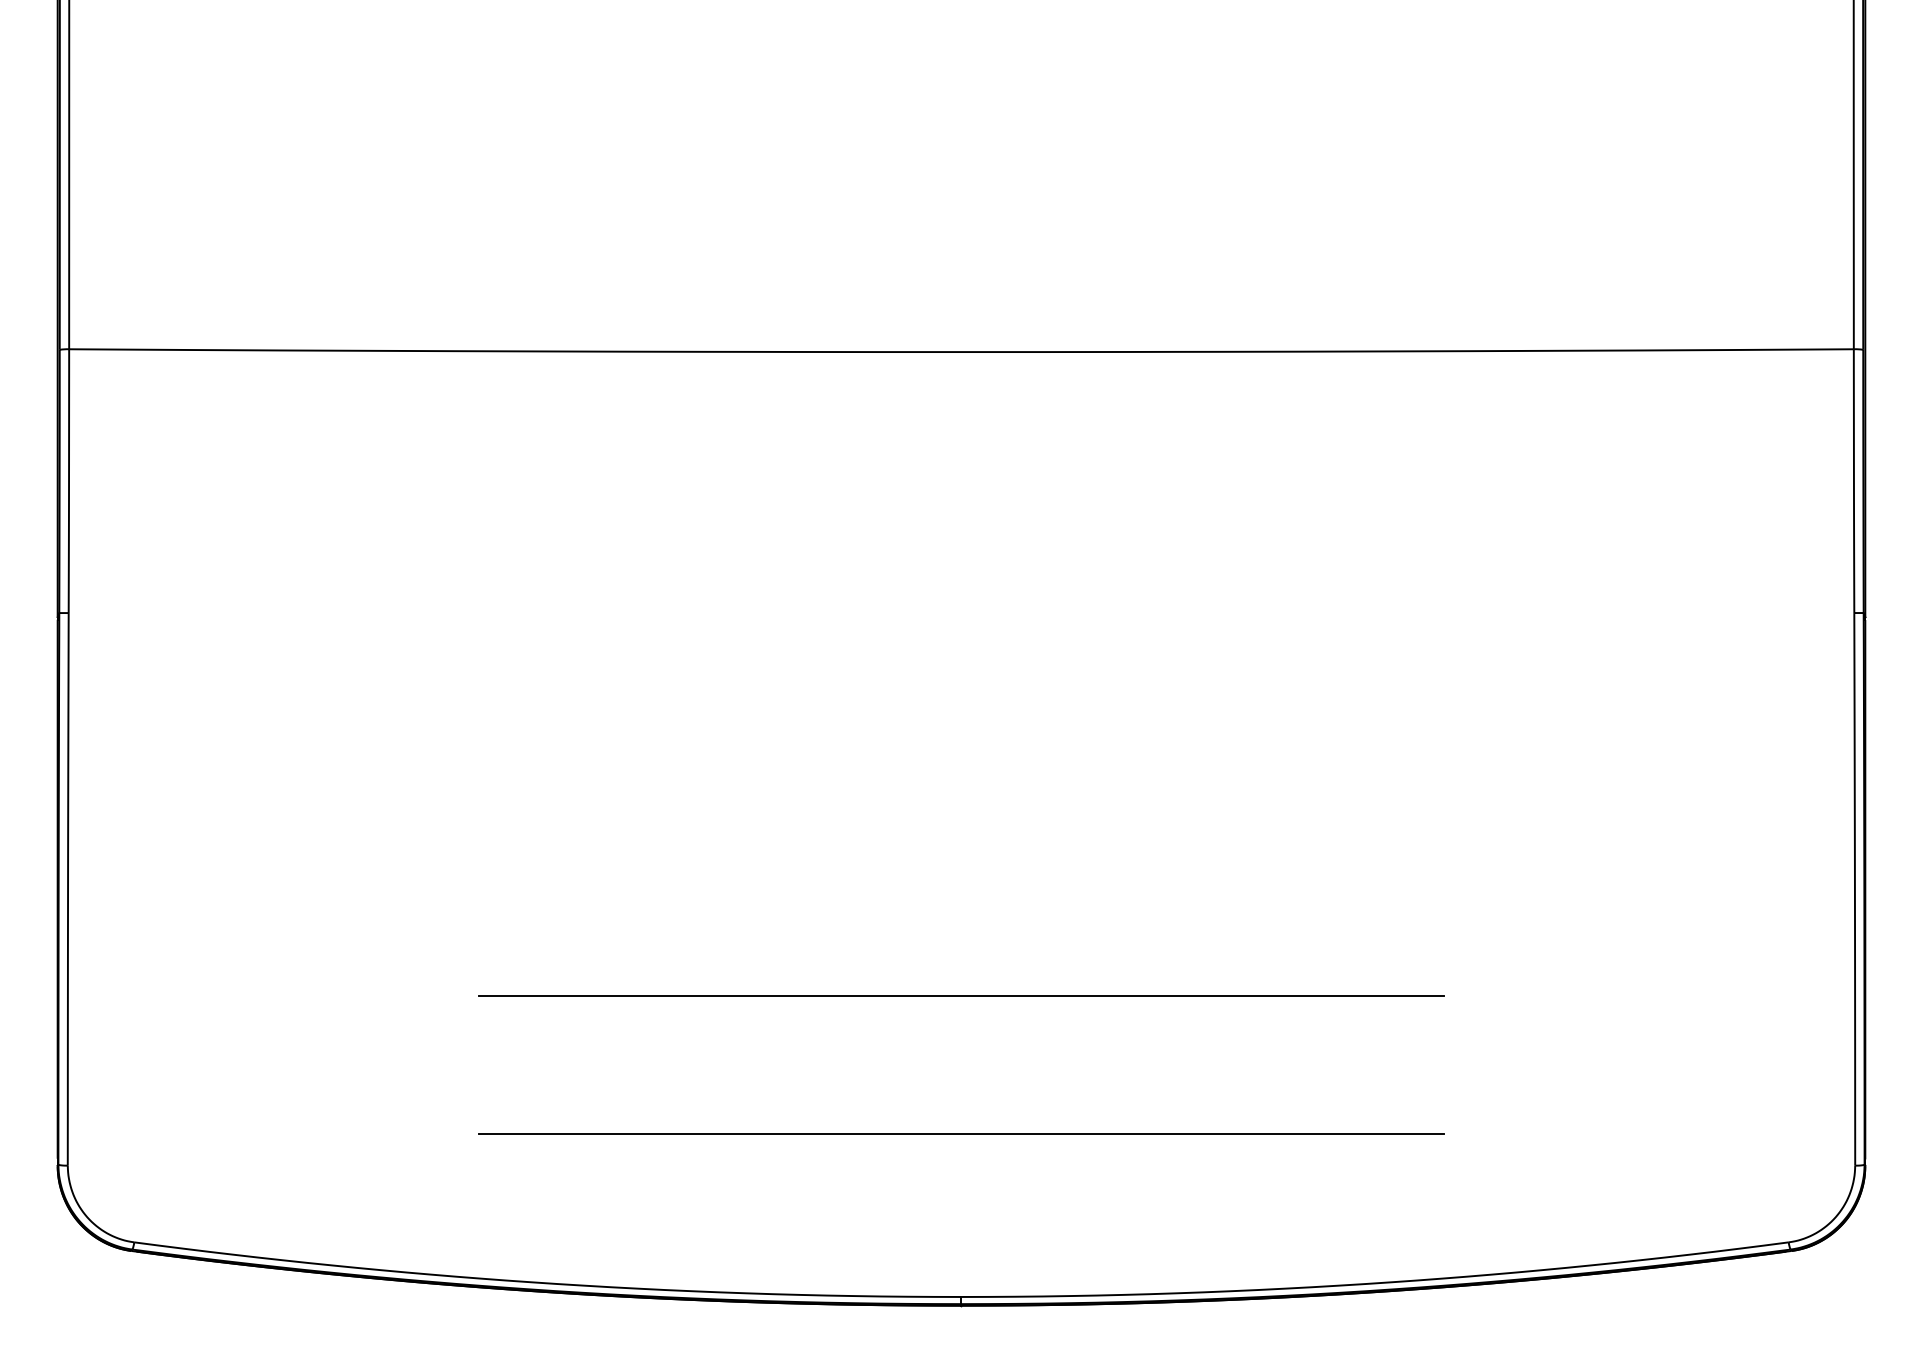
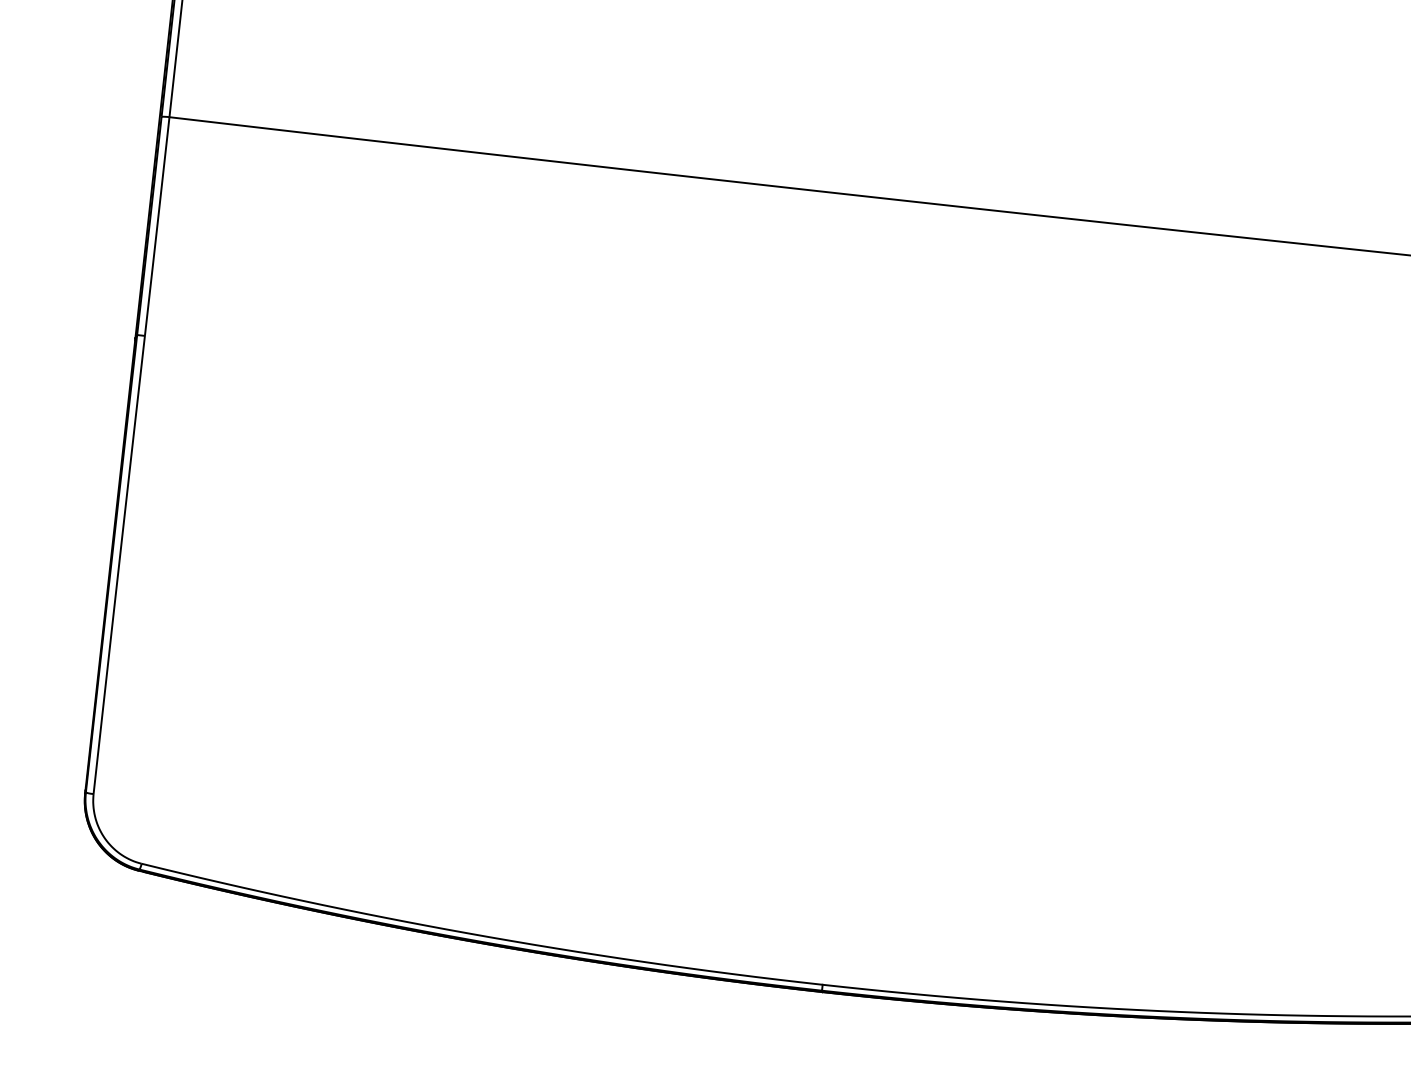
line: (961, 996) -> (850, 735), removed
line: (961, 1134) -> (837, 850), removed

